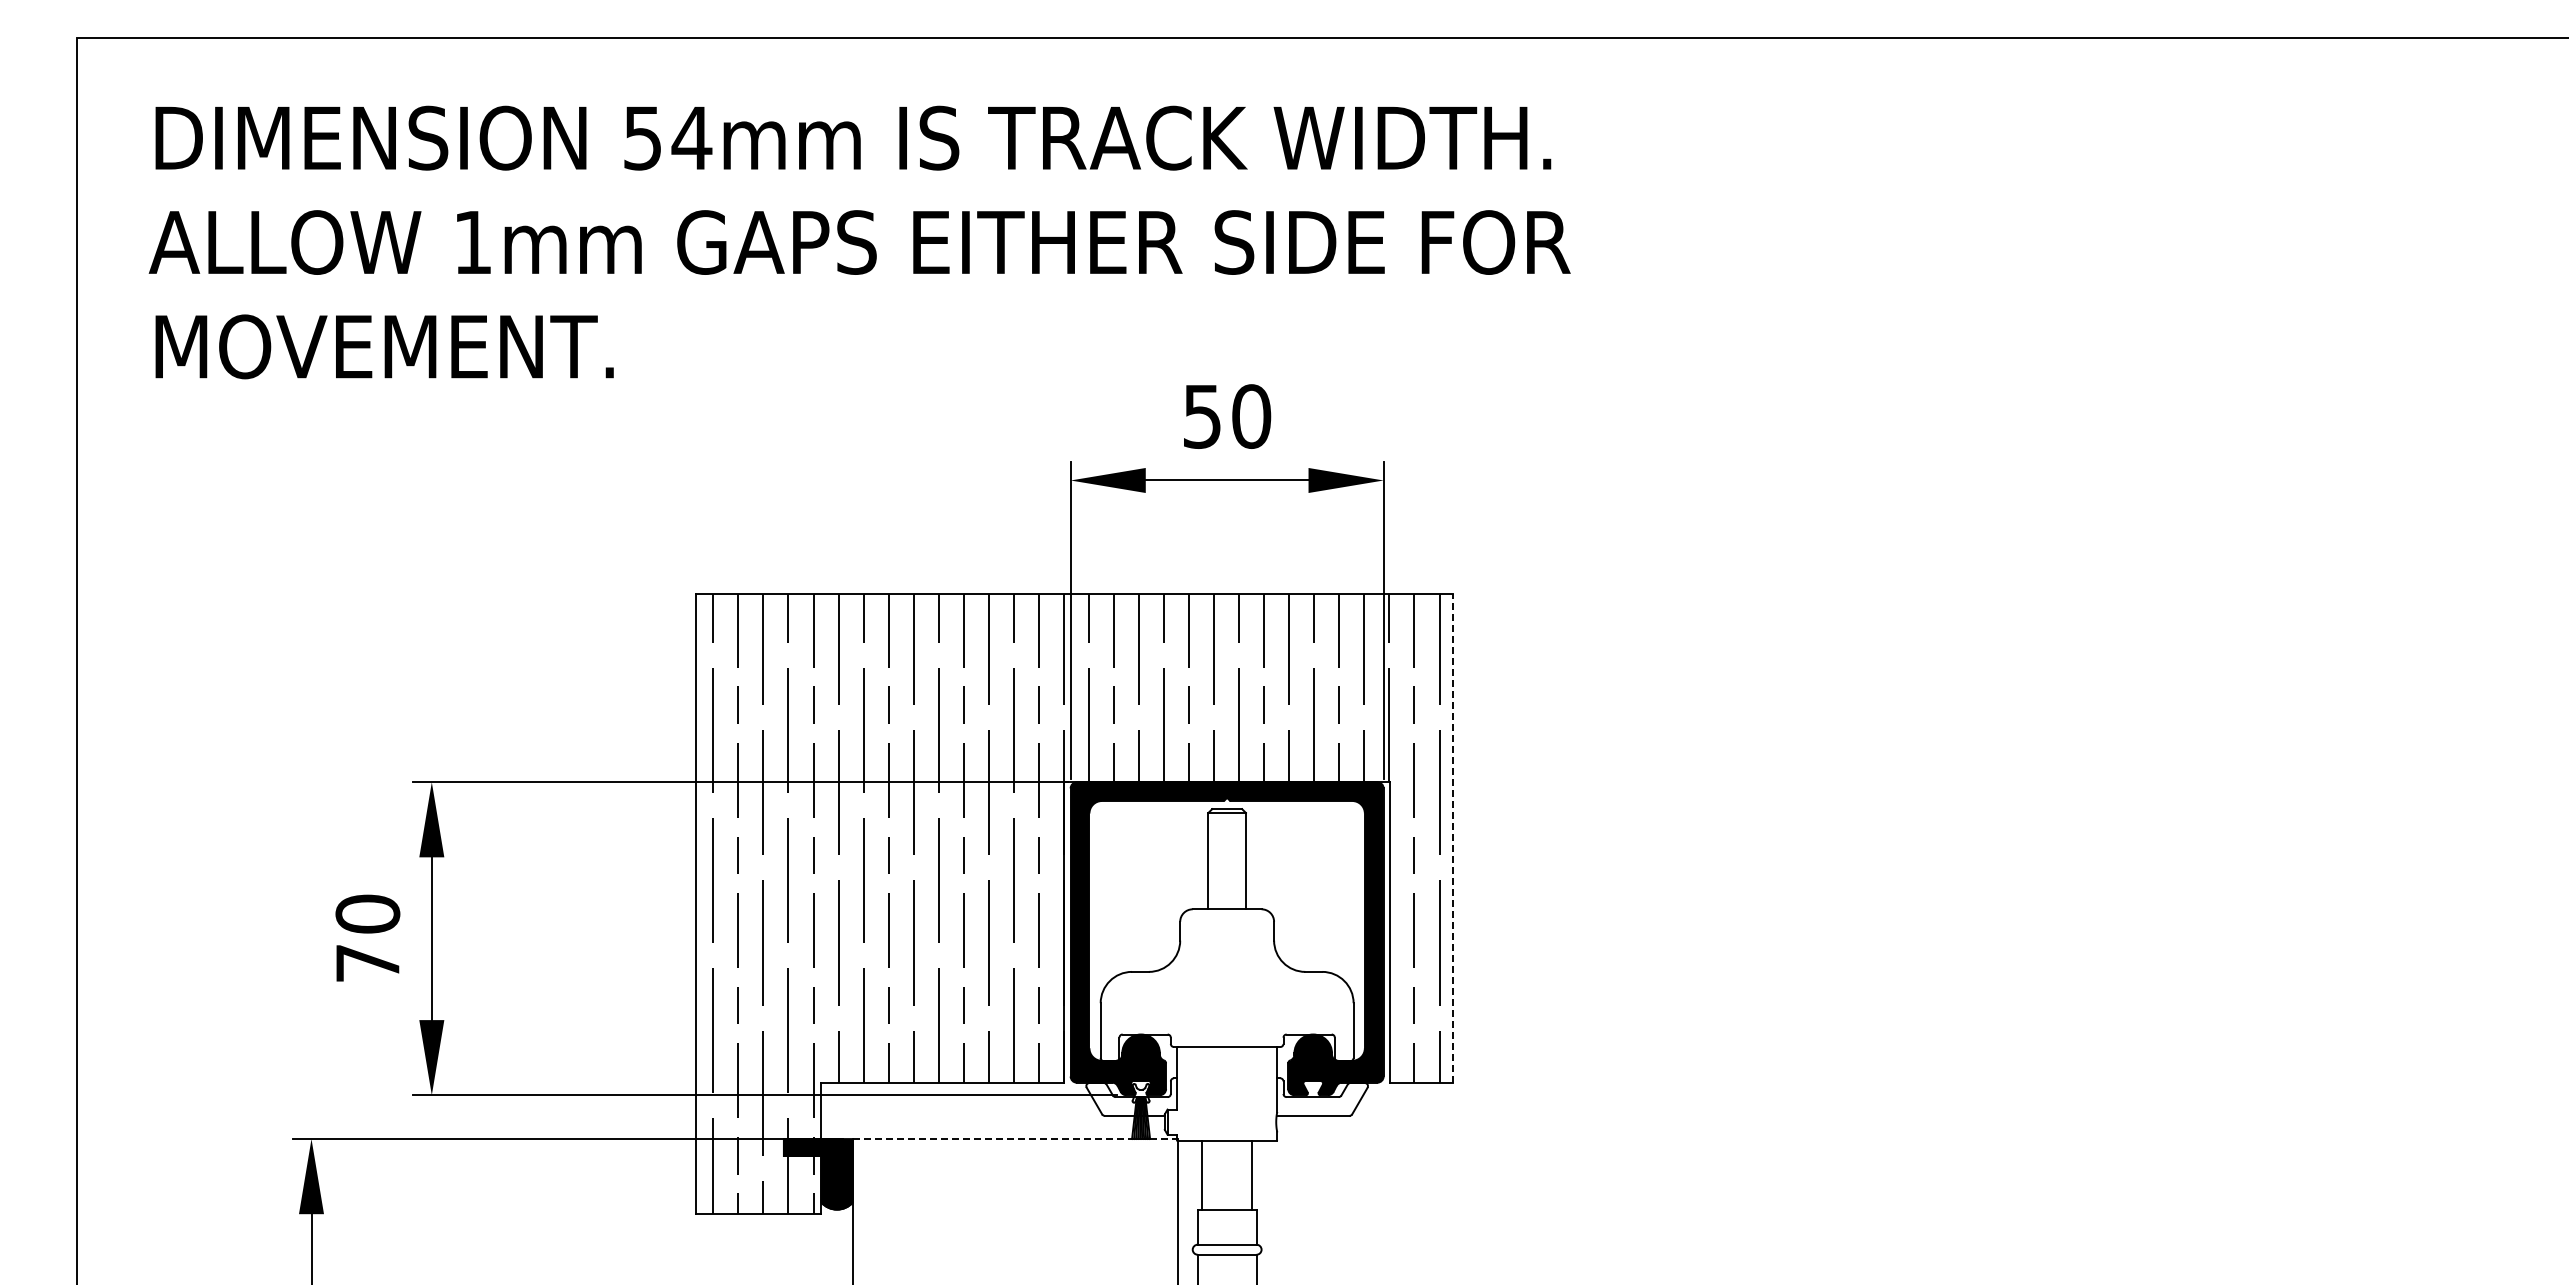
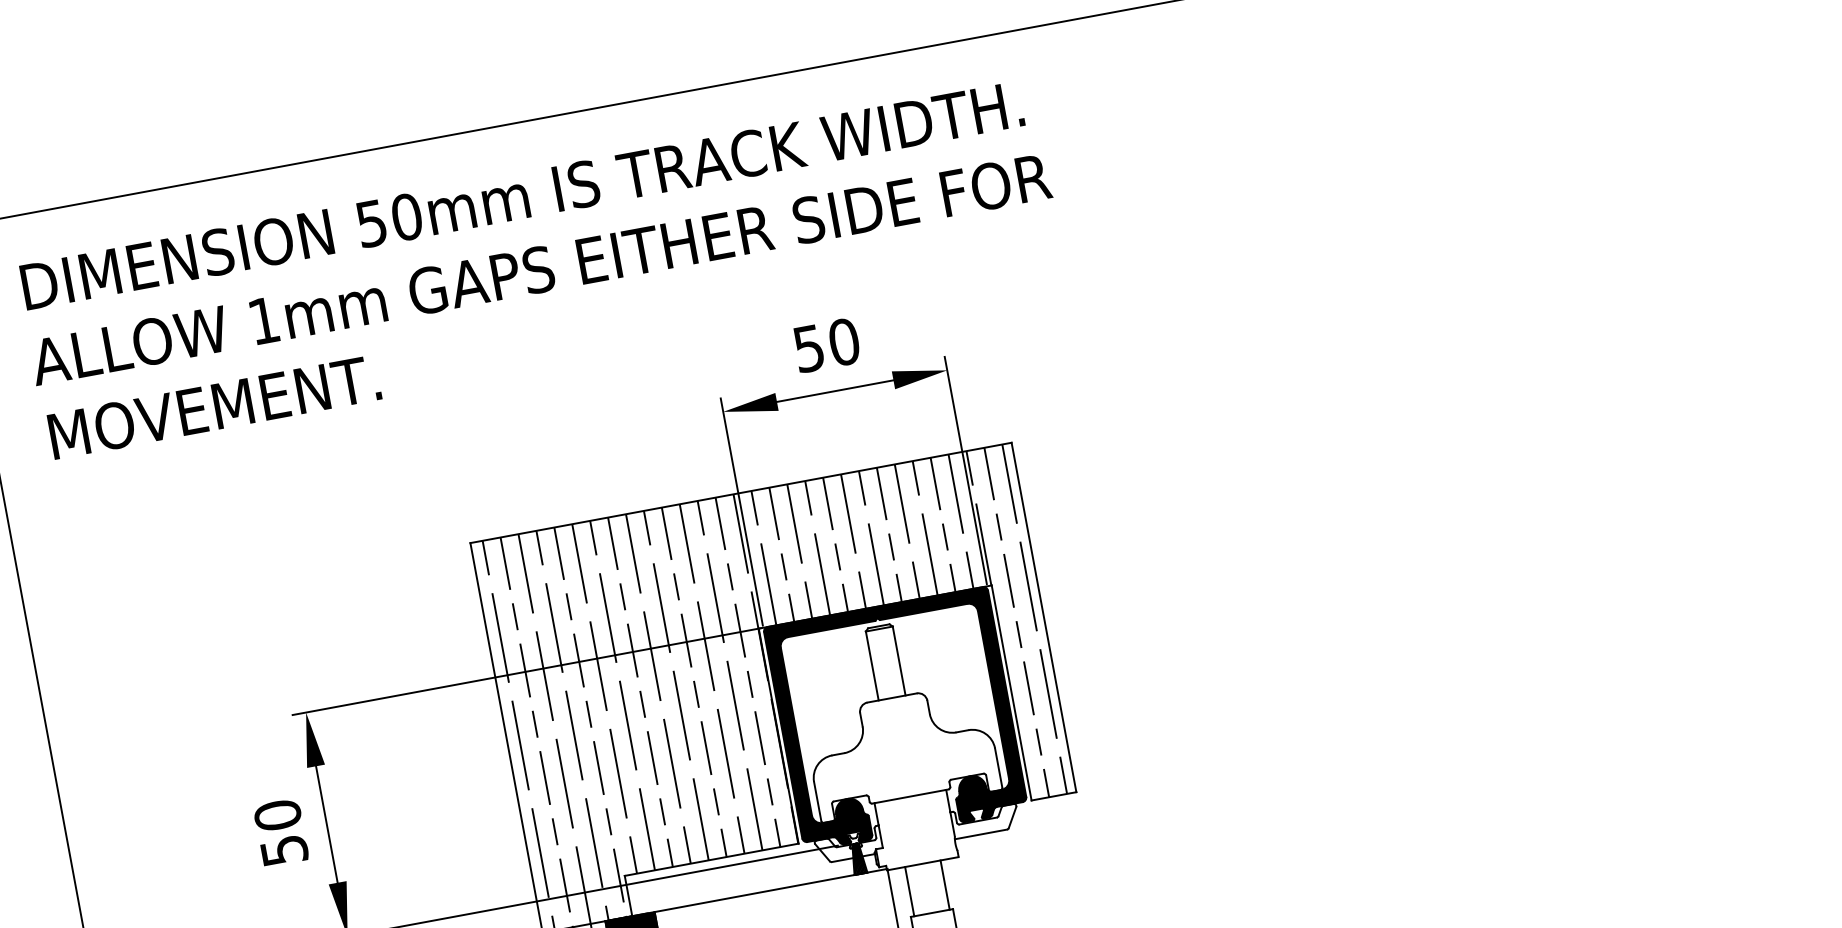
text: (691, 137) -> (406, 216), 54mm -> 50mm
line: (1452, 838) -> (1043, 617), dashed -> solid
text: (368, 963) -> (284, 850), 70 -> 50
line: (1015, 1139) -> (771, 890), dashed -> solid

